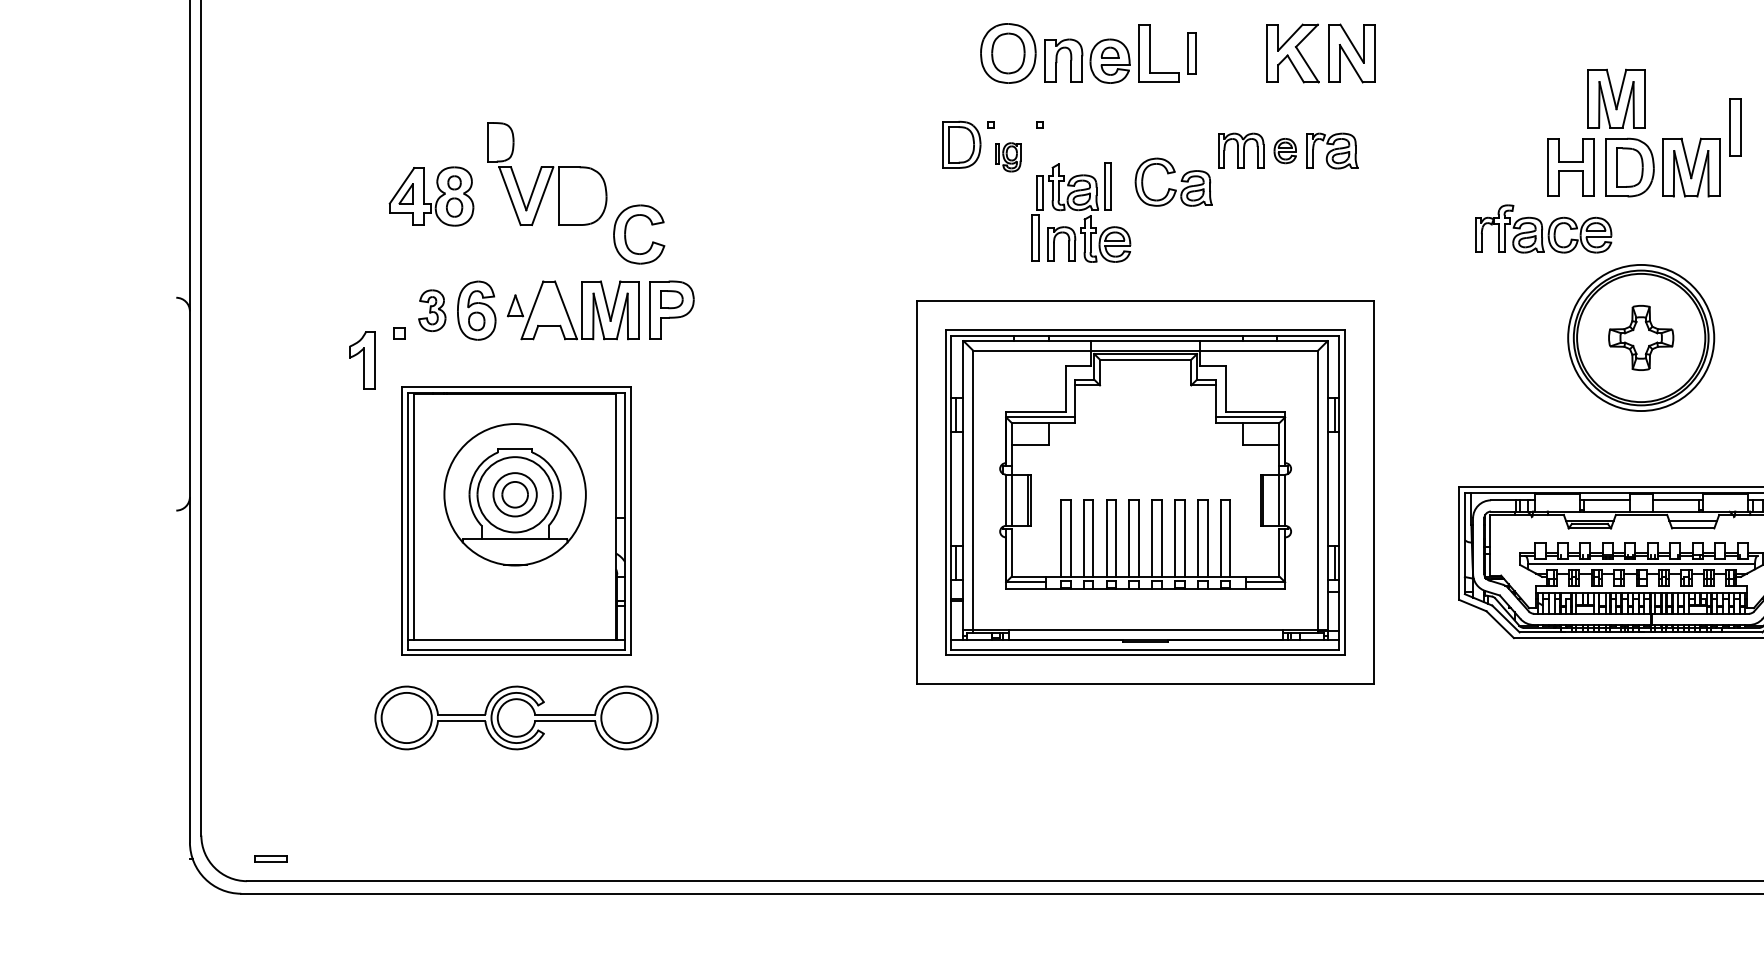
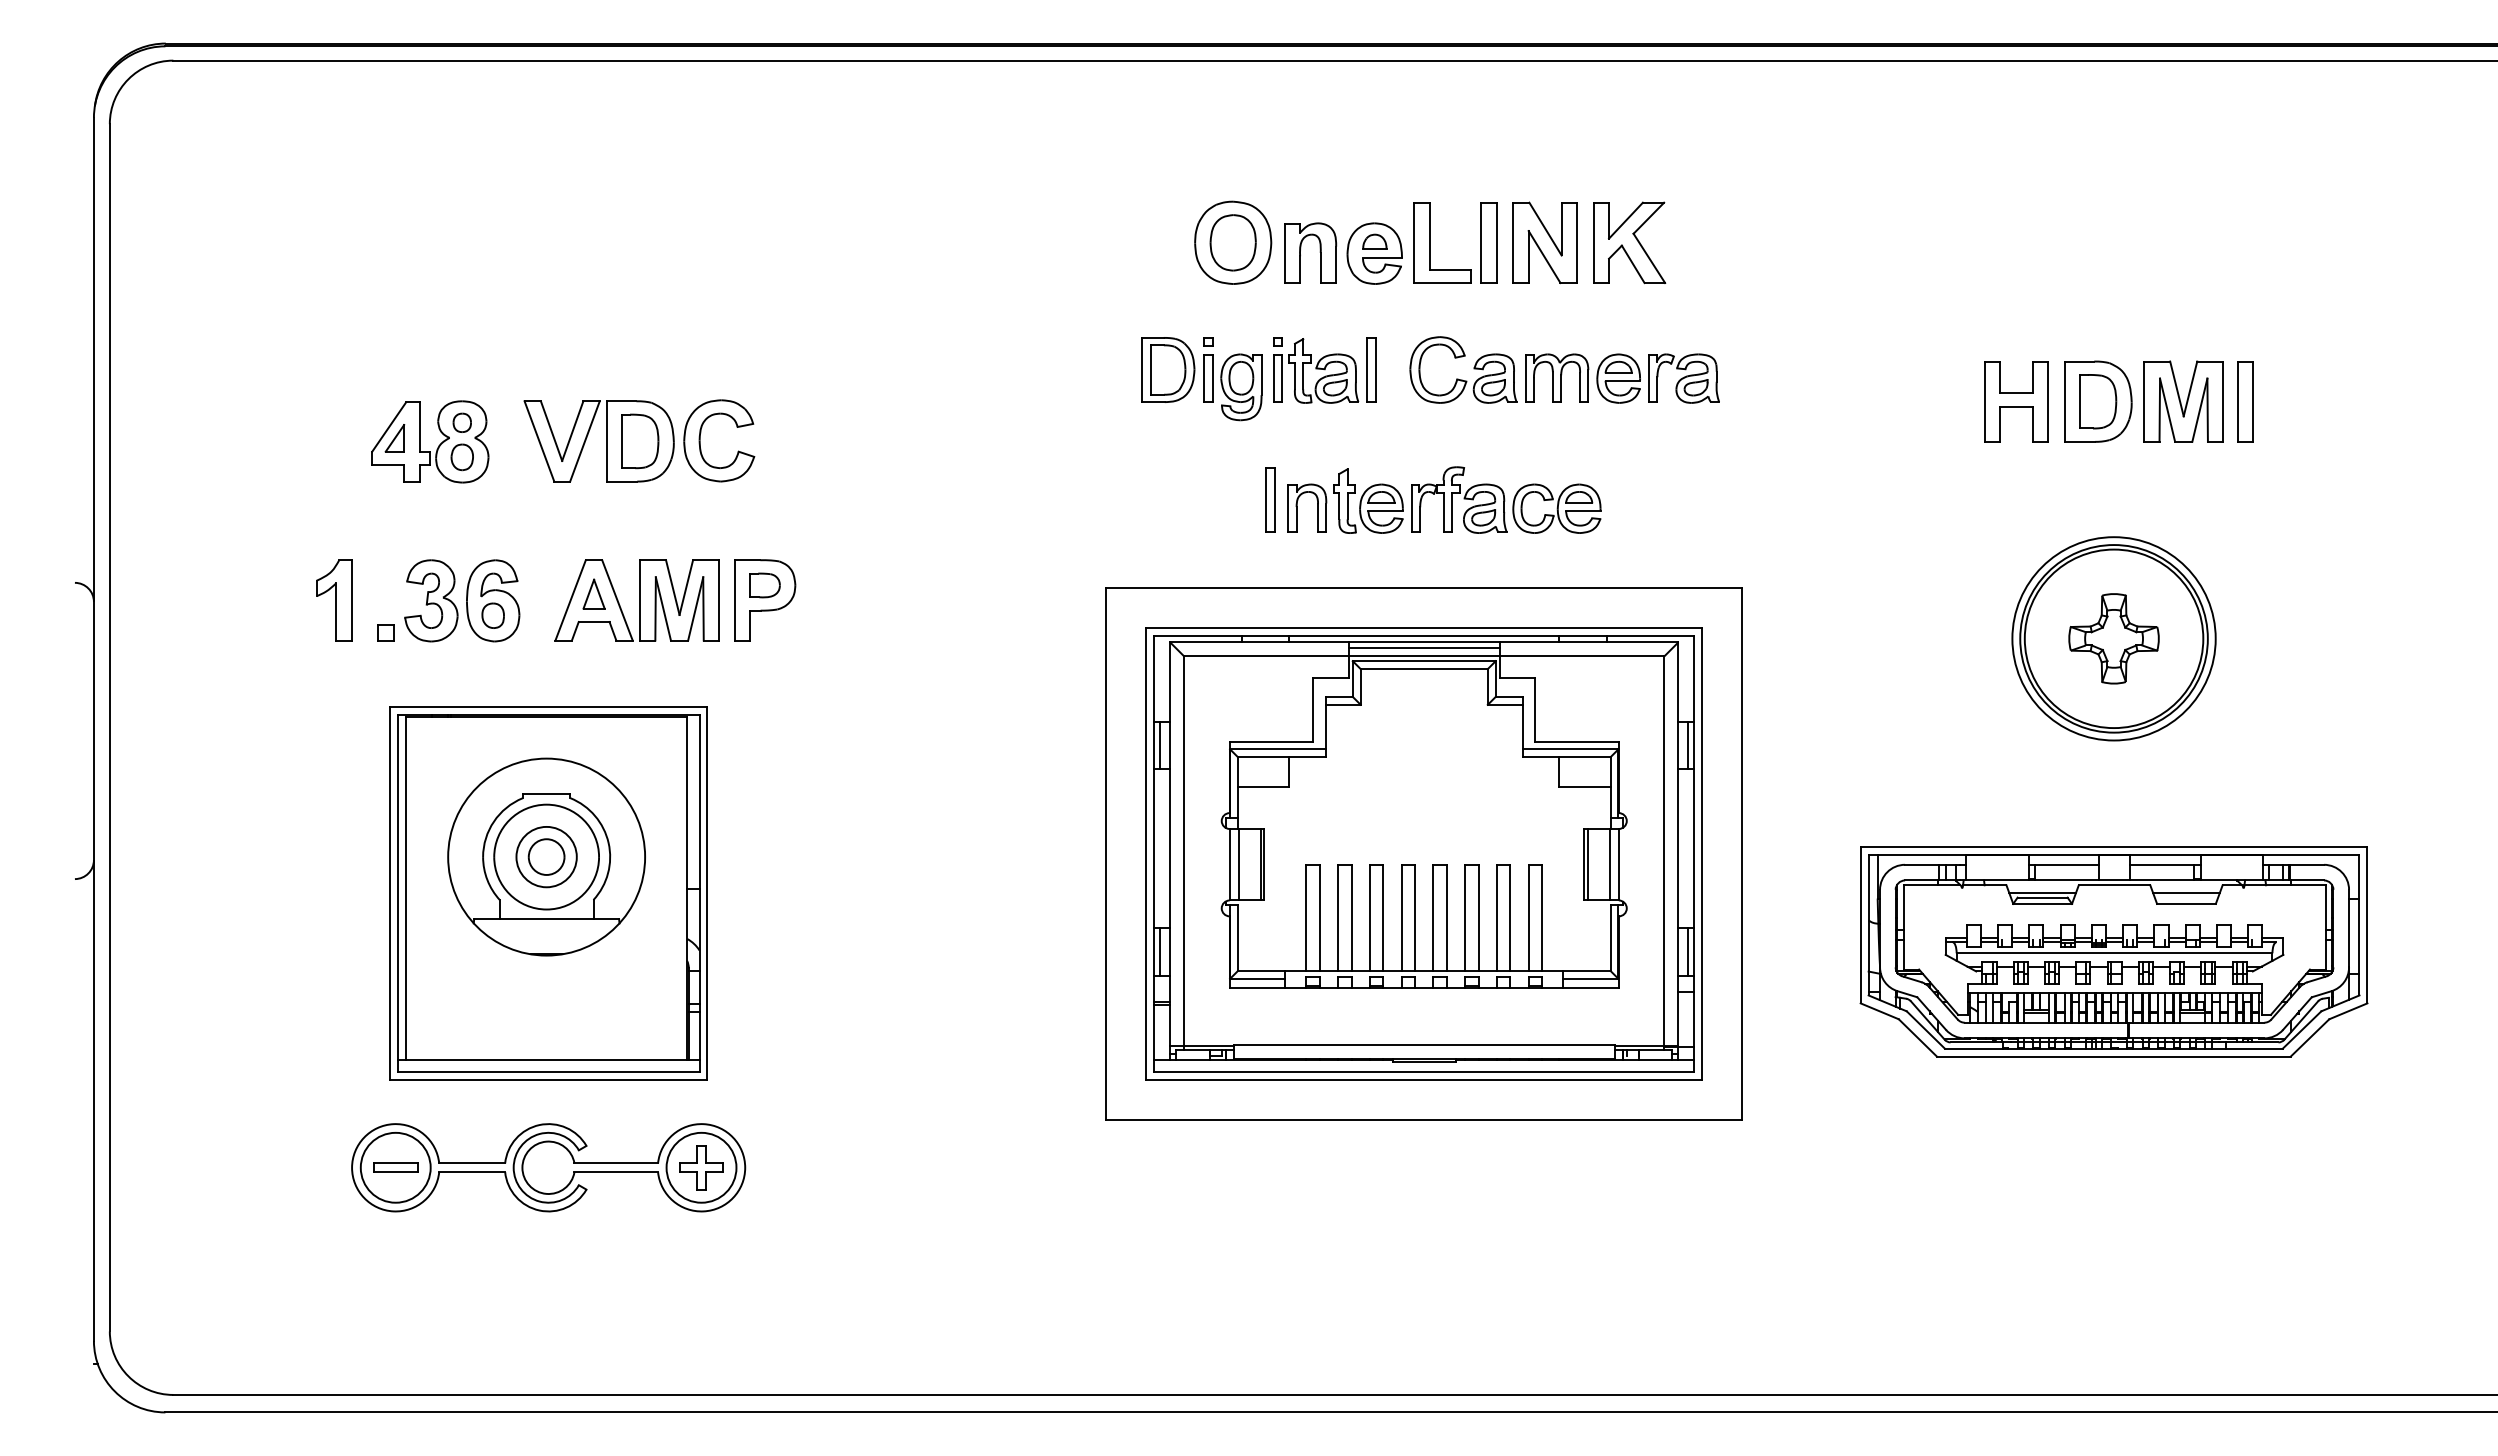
part: (1191, 53) -> (1488, 242), size x1.43
part: (1351, 53) -> (1544, 242), moved
part: (1616, 98) -> (2079, 305), removed
part: (1735, 127) -> (2245, 401), moved
part: (500, 142) -> (640, 441), moved
part: (1285, 150) -> (1618, 378), size x1.43
part: (1007, 157) -> (1232, 387), size x1.67
part: (1181, 181) -> (1473, 369), moved
part: (1073, 186) -> (1324, 370), moved
part: (1543, 228) -> (1506, 499), moved
part: (625, 234) -> (700, 440), moved
part: (515, 305) -> (593, 593), moved
part: (432, 310) -> (431, 600), size x1.43
line: (1145, 344) -> (1423, 648), added
part: (362, 360) -> (334, 600), moved
part: (626, 717) -> (701, 1167), added
part: (270, 858) -> (395, 1167), moved

